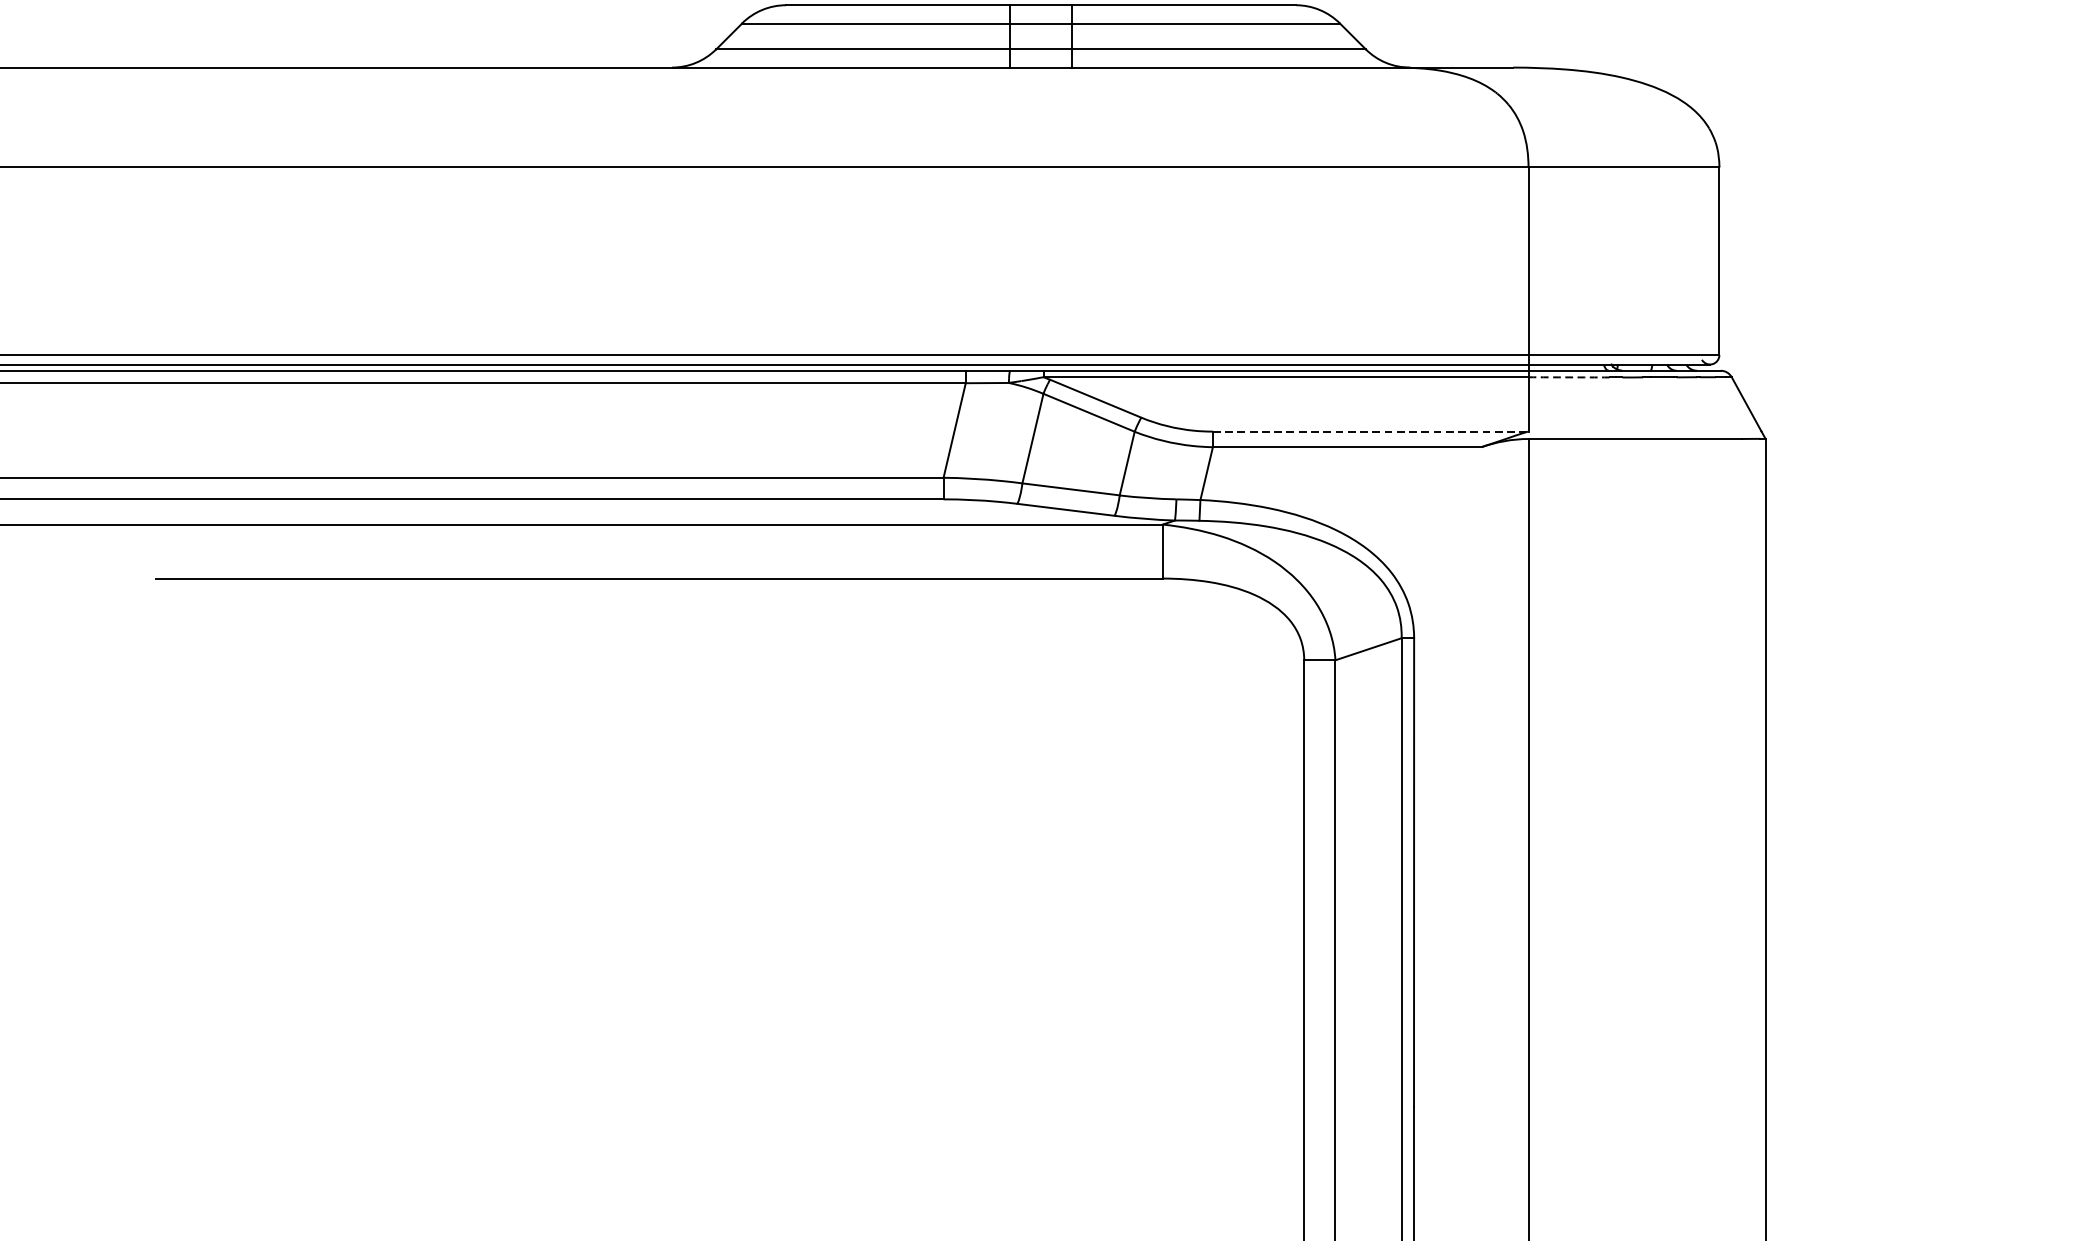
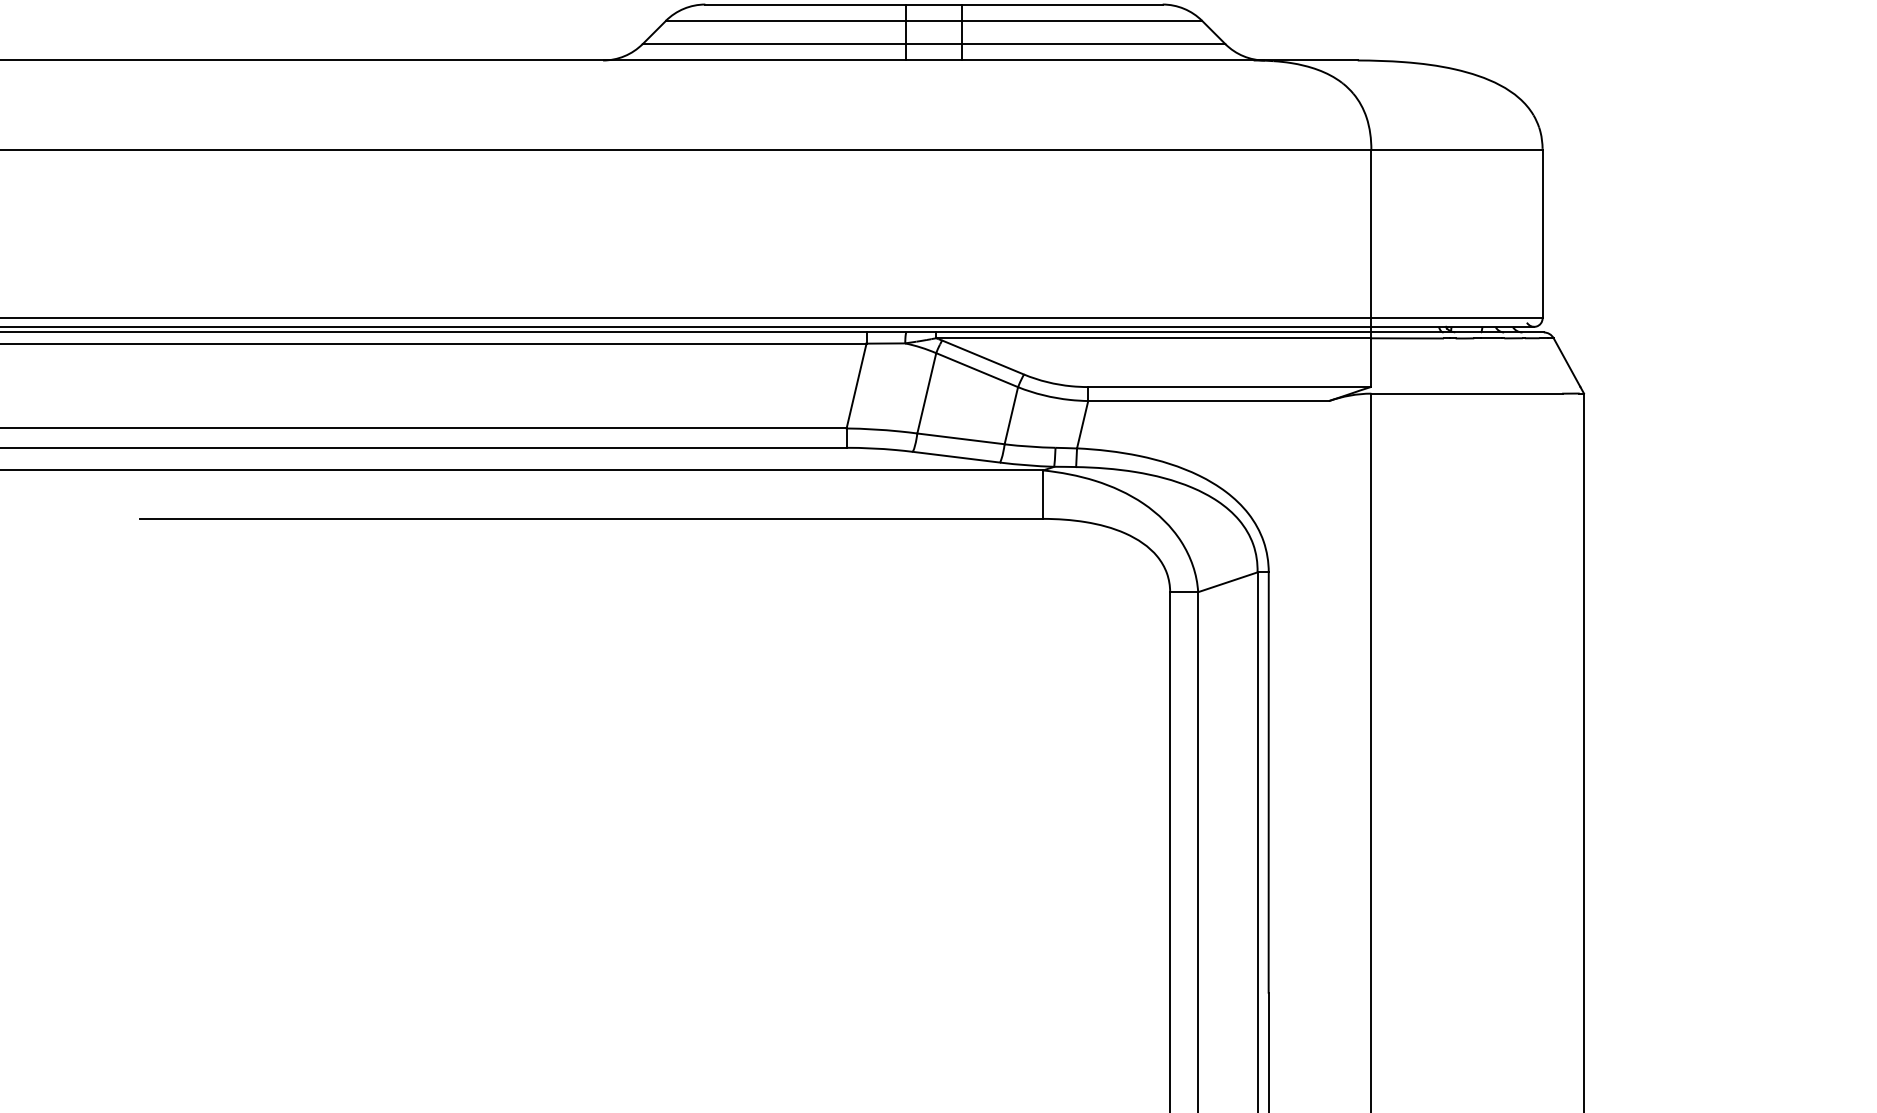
arc: (1568, 377) -> (1407, 338), dashed -> solid
line: (1370, 432) -> (1229, 387), dashed -> solid

